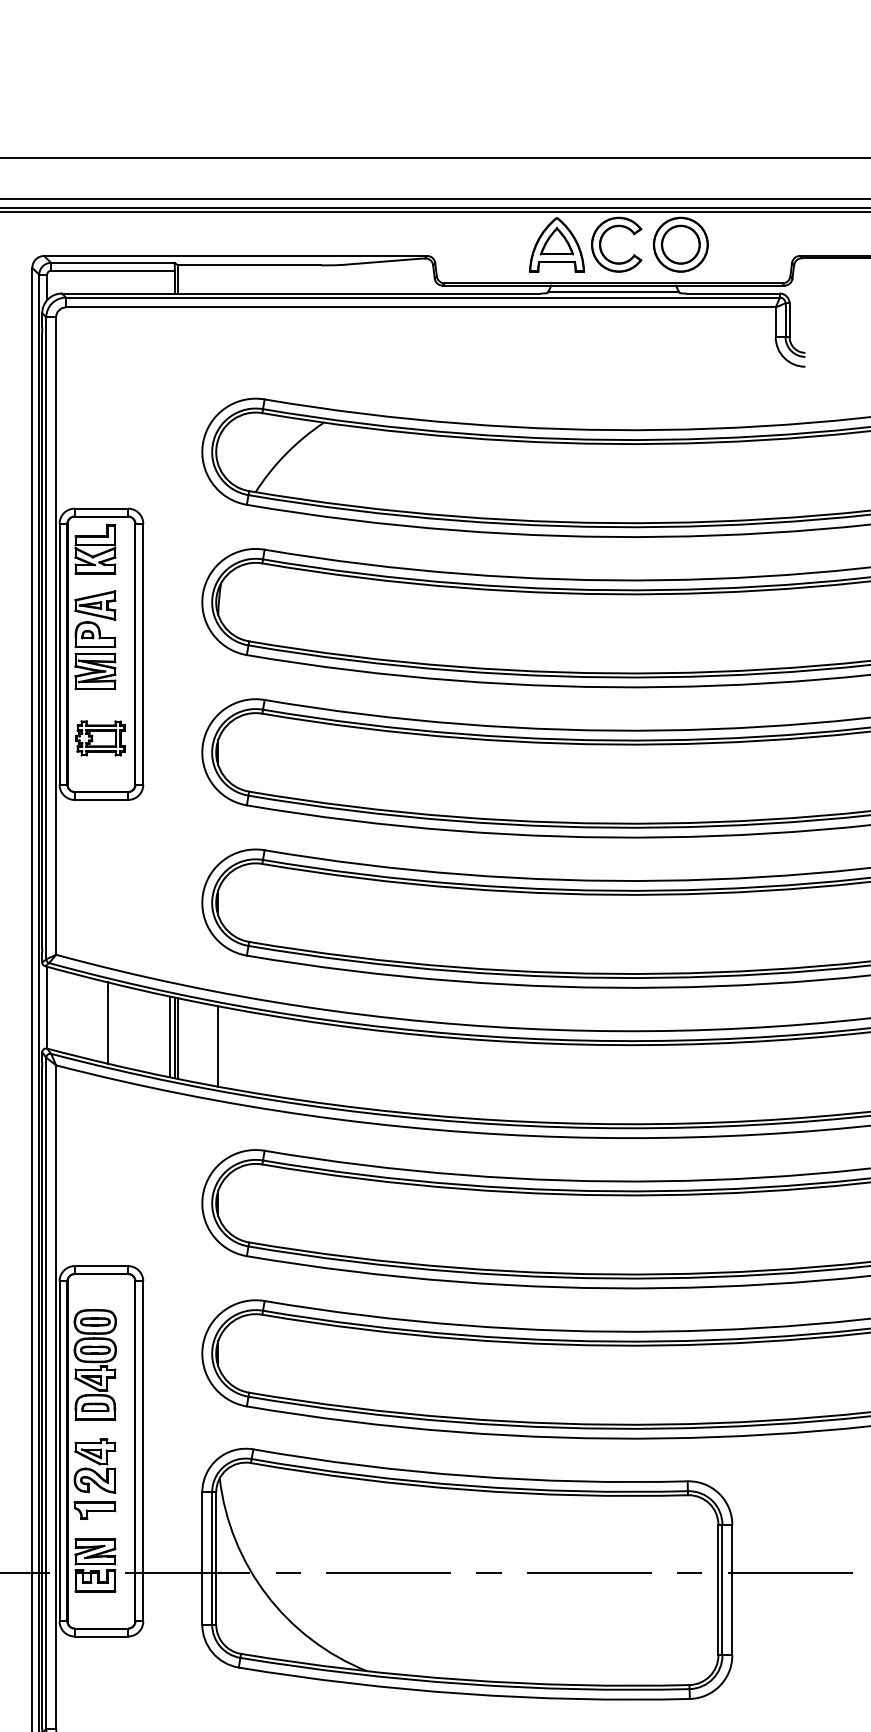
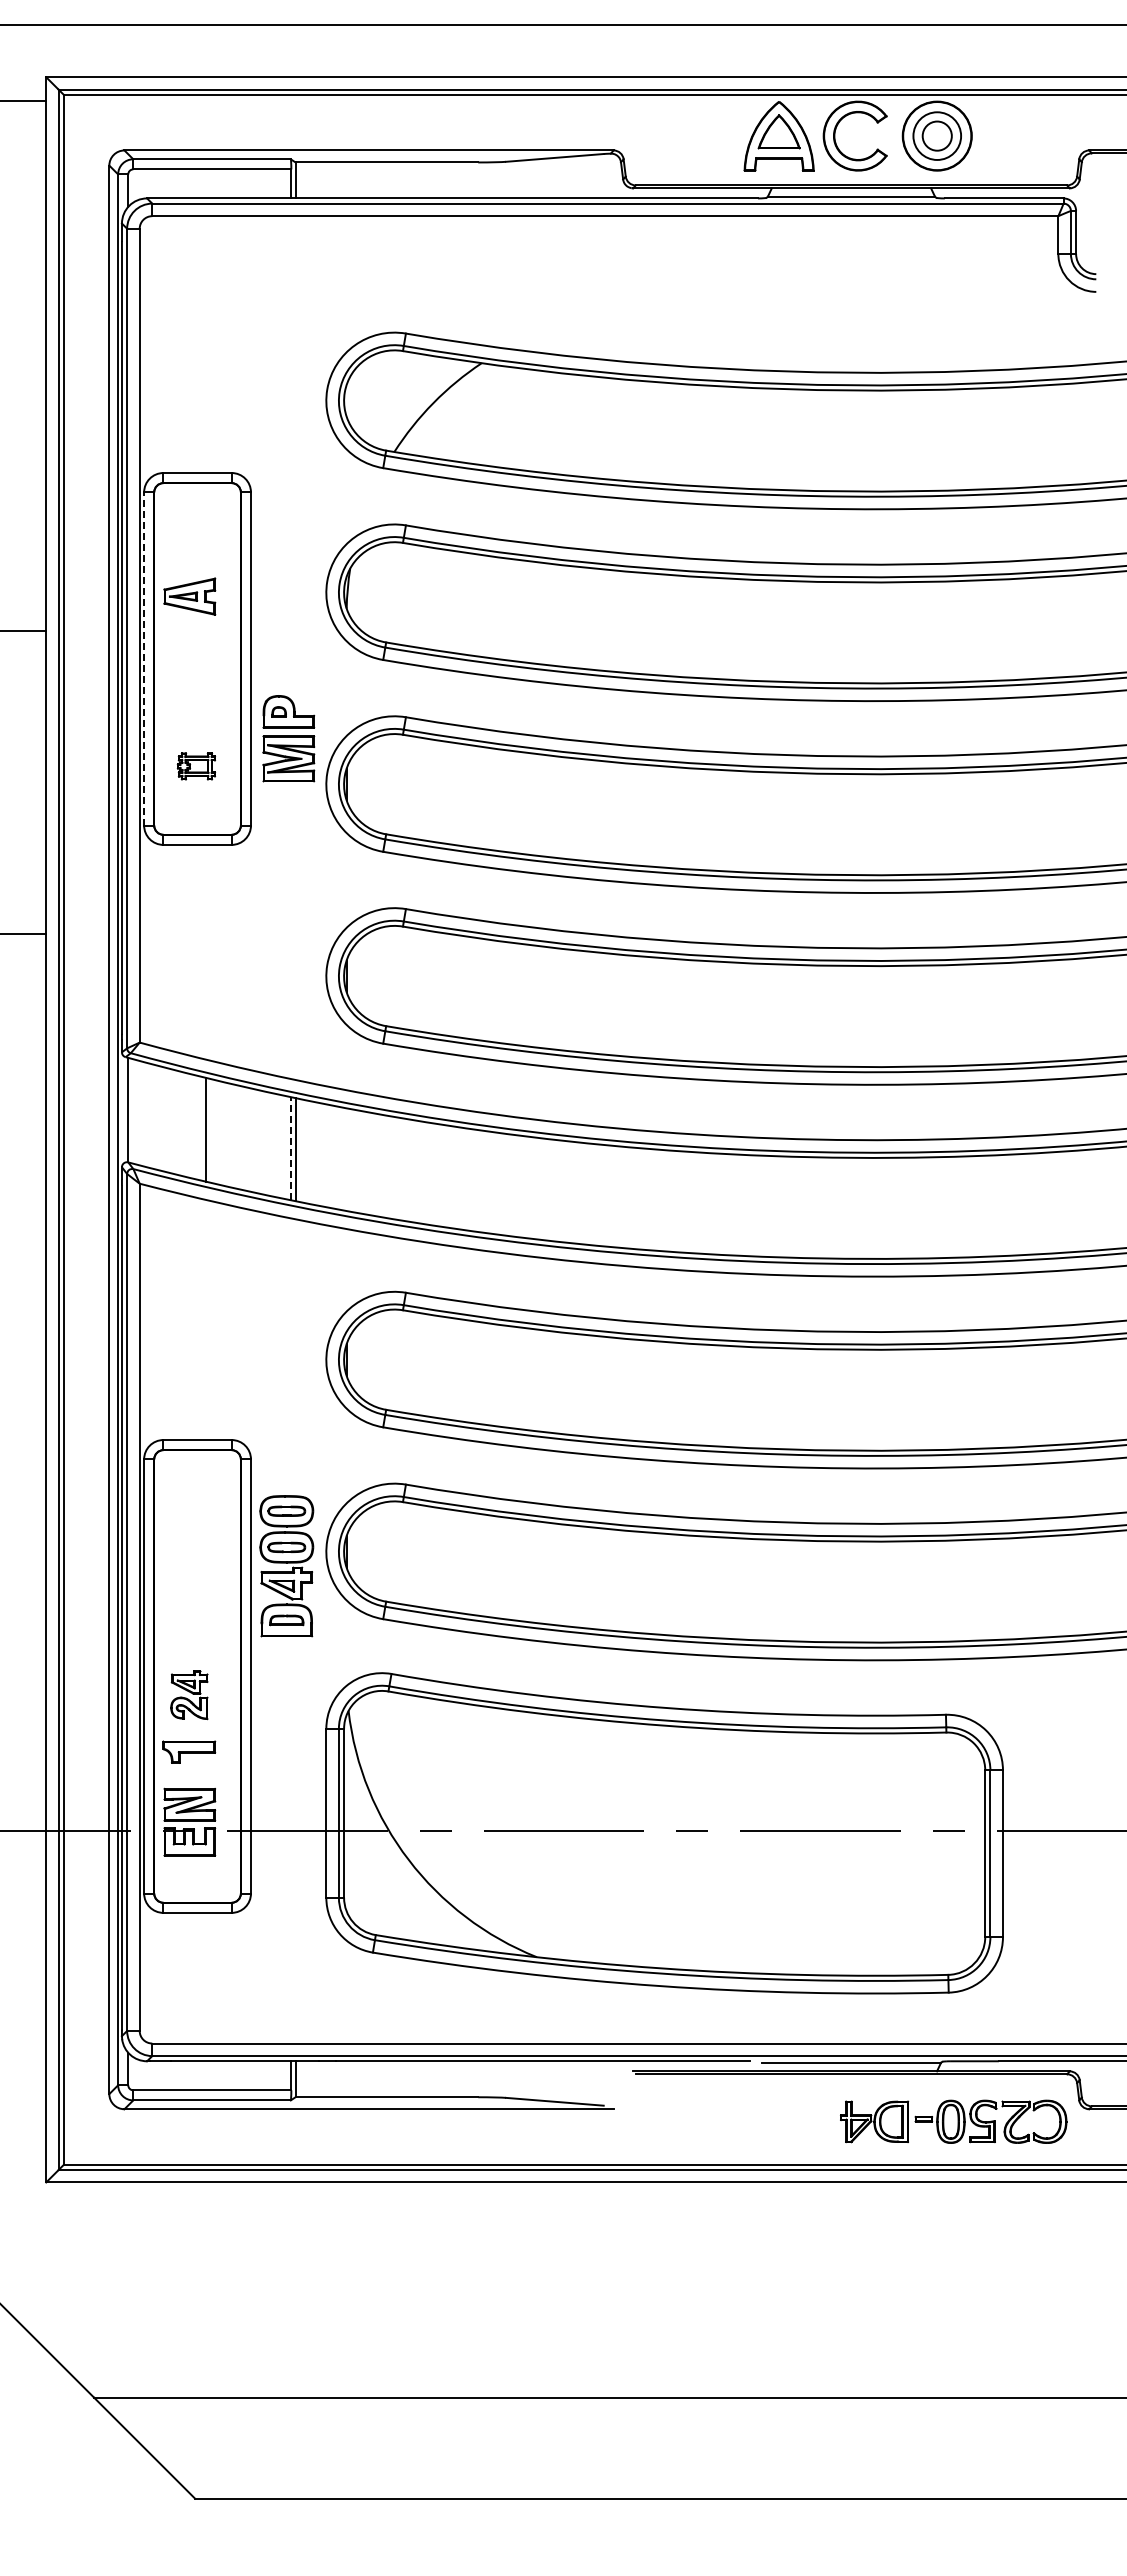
circle: (680, 244) -> (936, 135), size x0.6
part: (95, 548) -> (189, 524), removed
line: (59, 653) -> (144, 658), solid -> dashed
part: (95, 655) -> (288, 738), moved
part: (100, 738) -> (196, 766), size x0.6
line: (170, 1036) -> (285, 1147), removed
line: (175, 1037) -> (291, 1148), solid -> dashed
line: (218, 1046) -> (346, 1159), removed
part: (95, 1365) -> (286, 1566), moved
part: (95, 1466) -> (189, 1695), size x0.7

